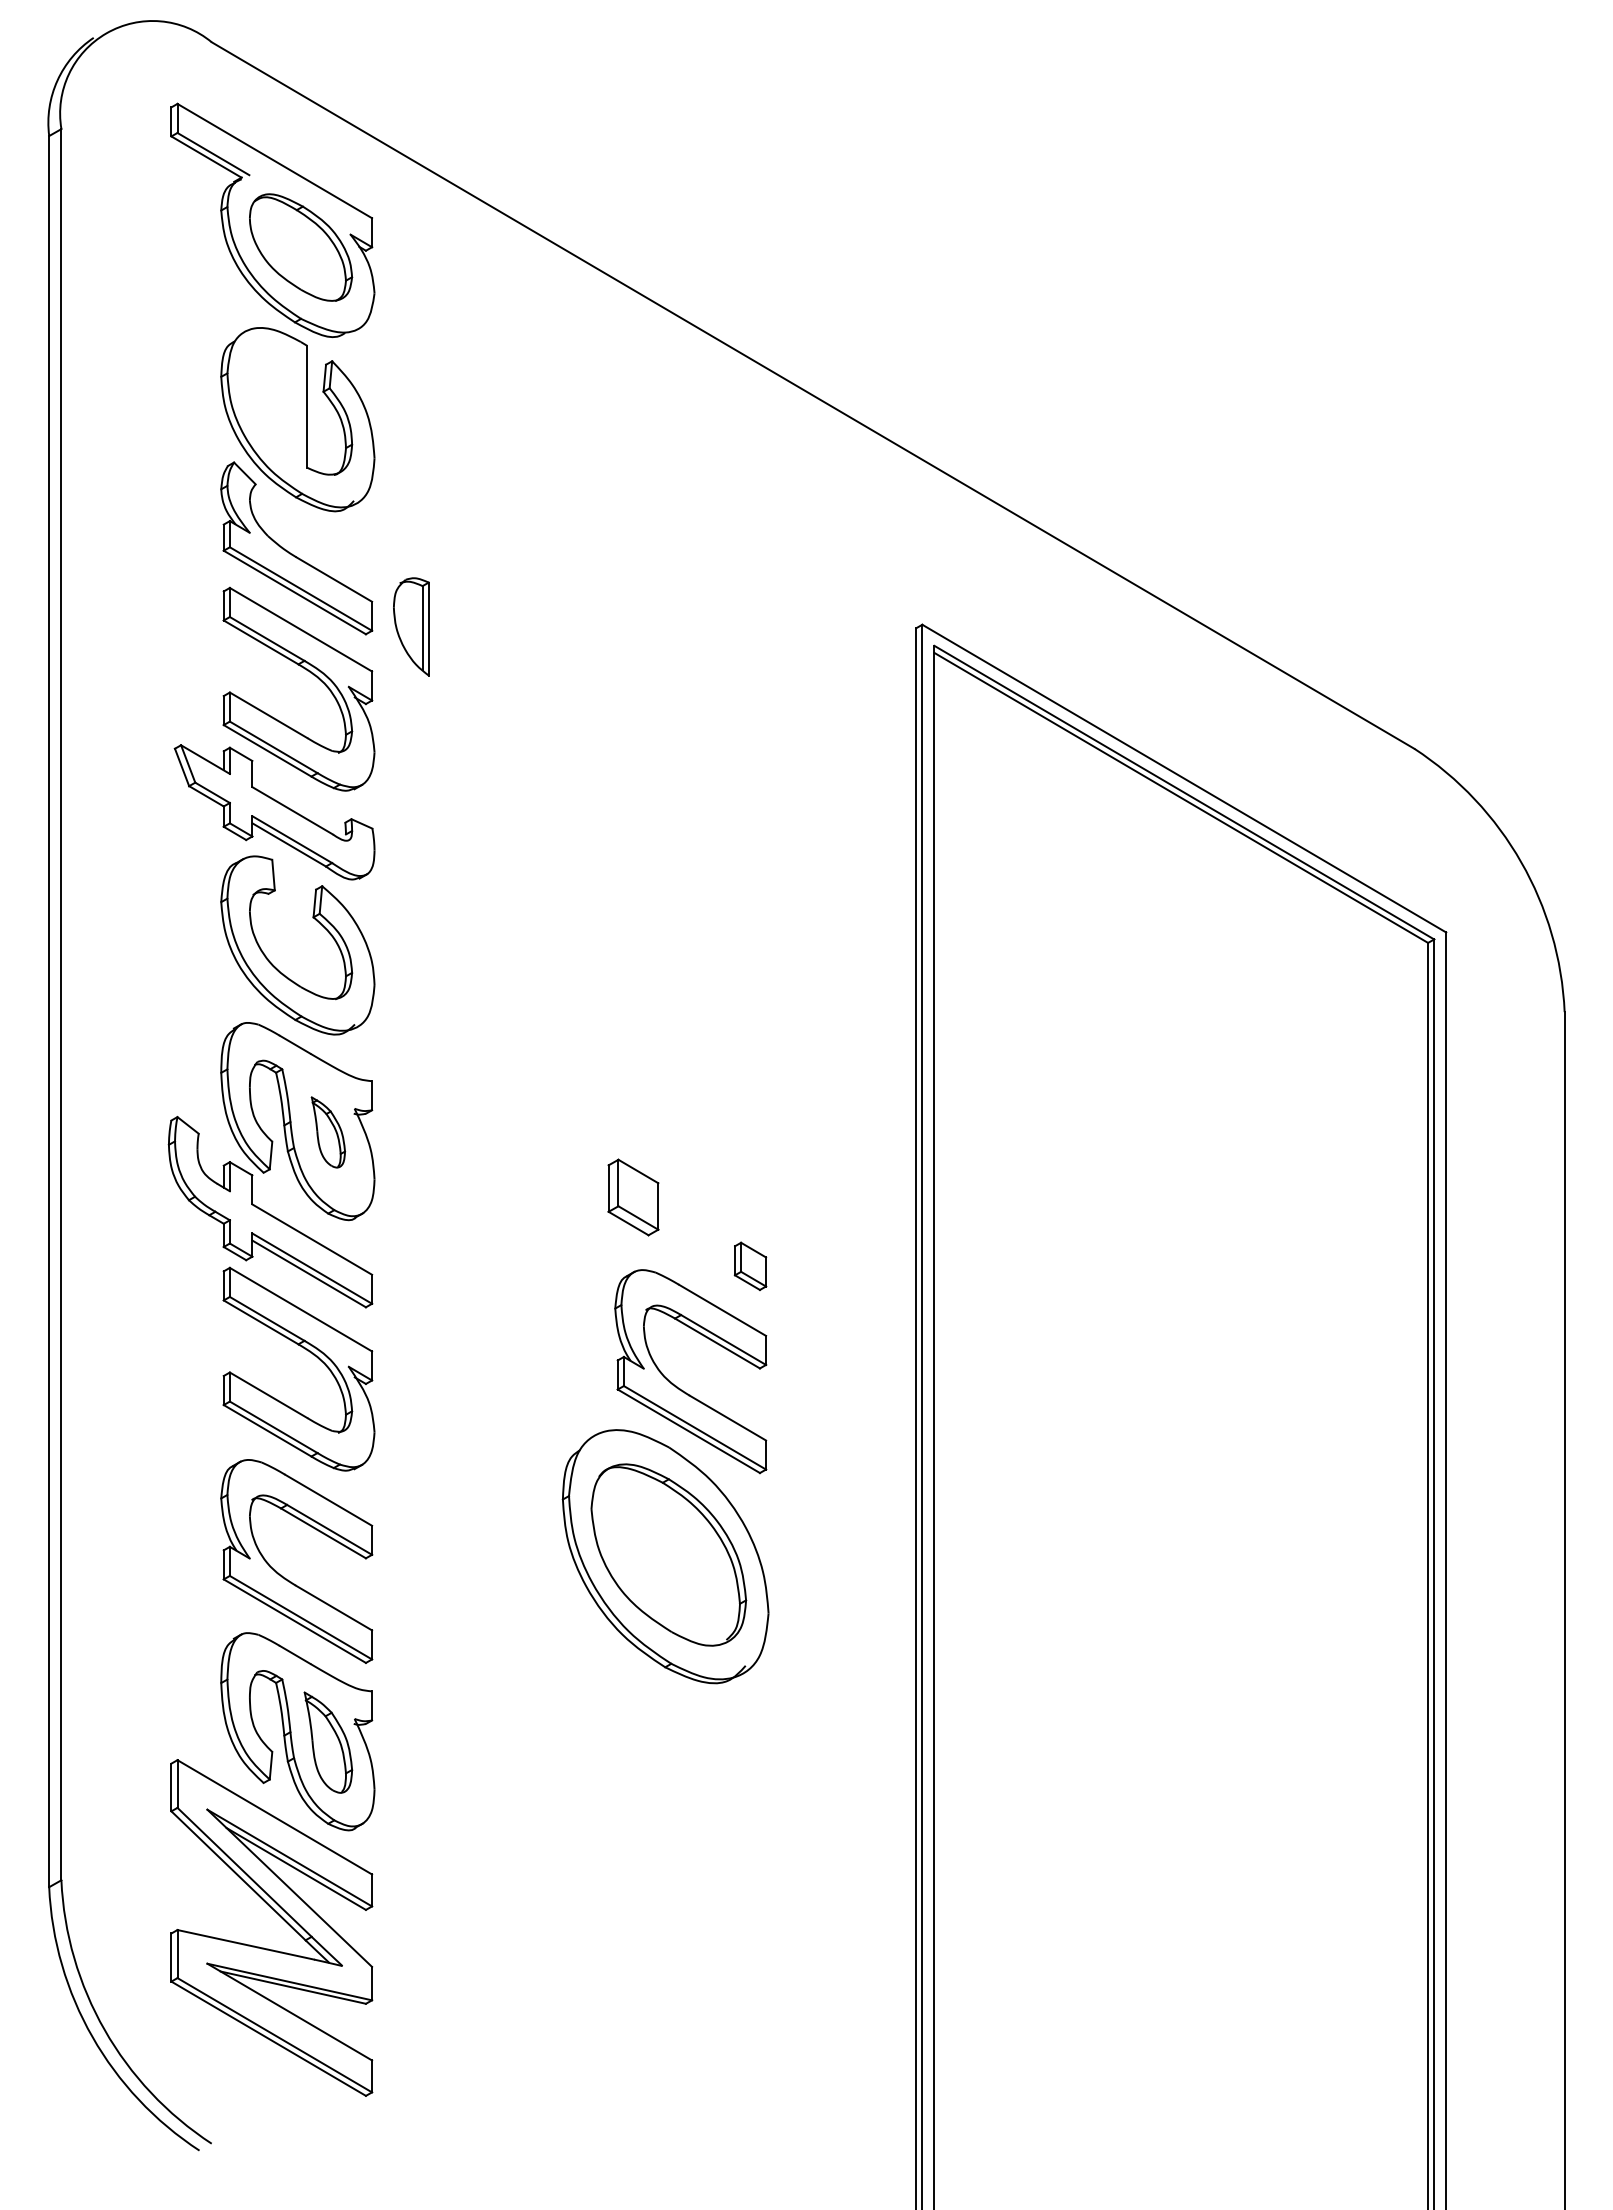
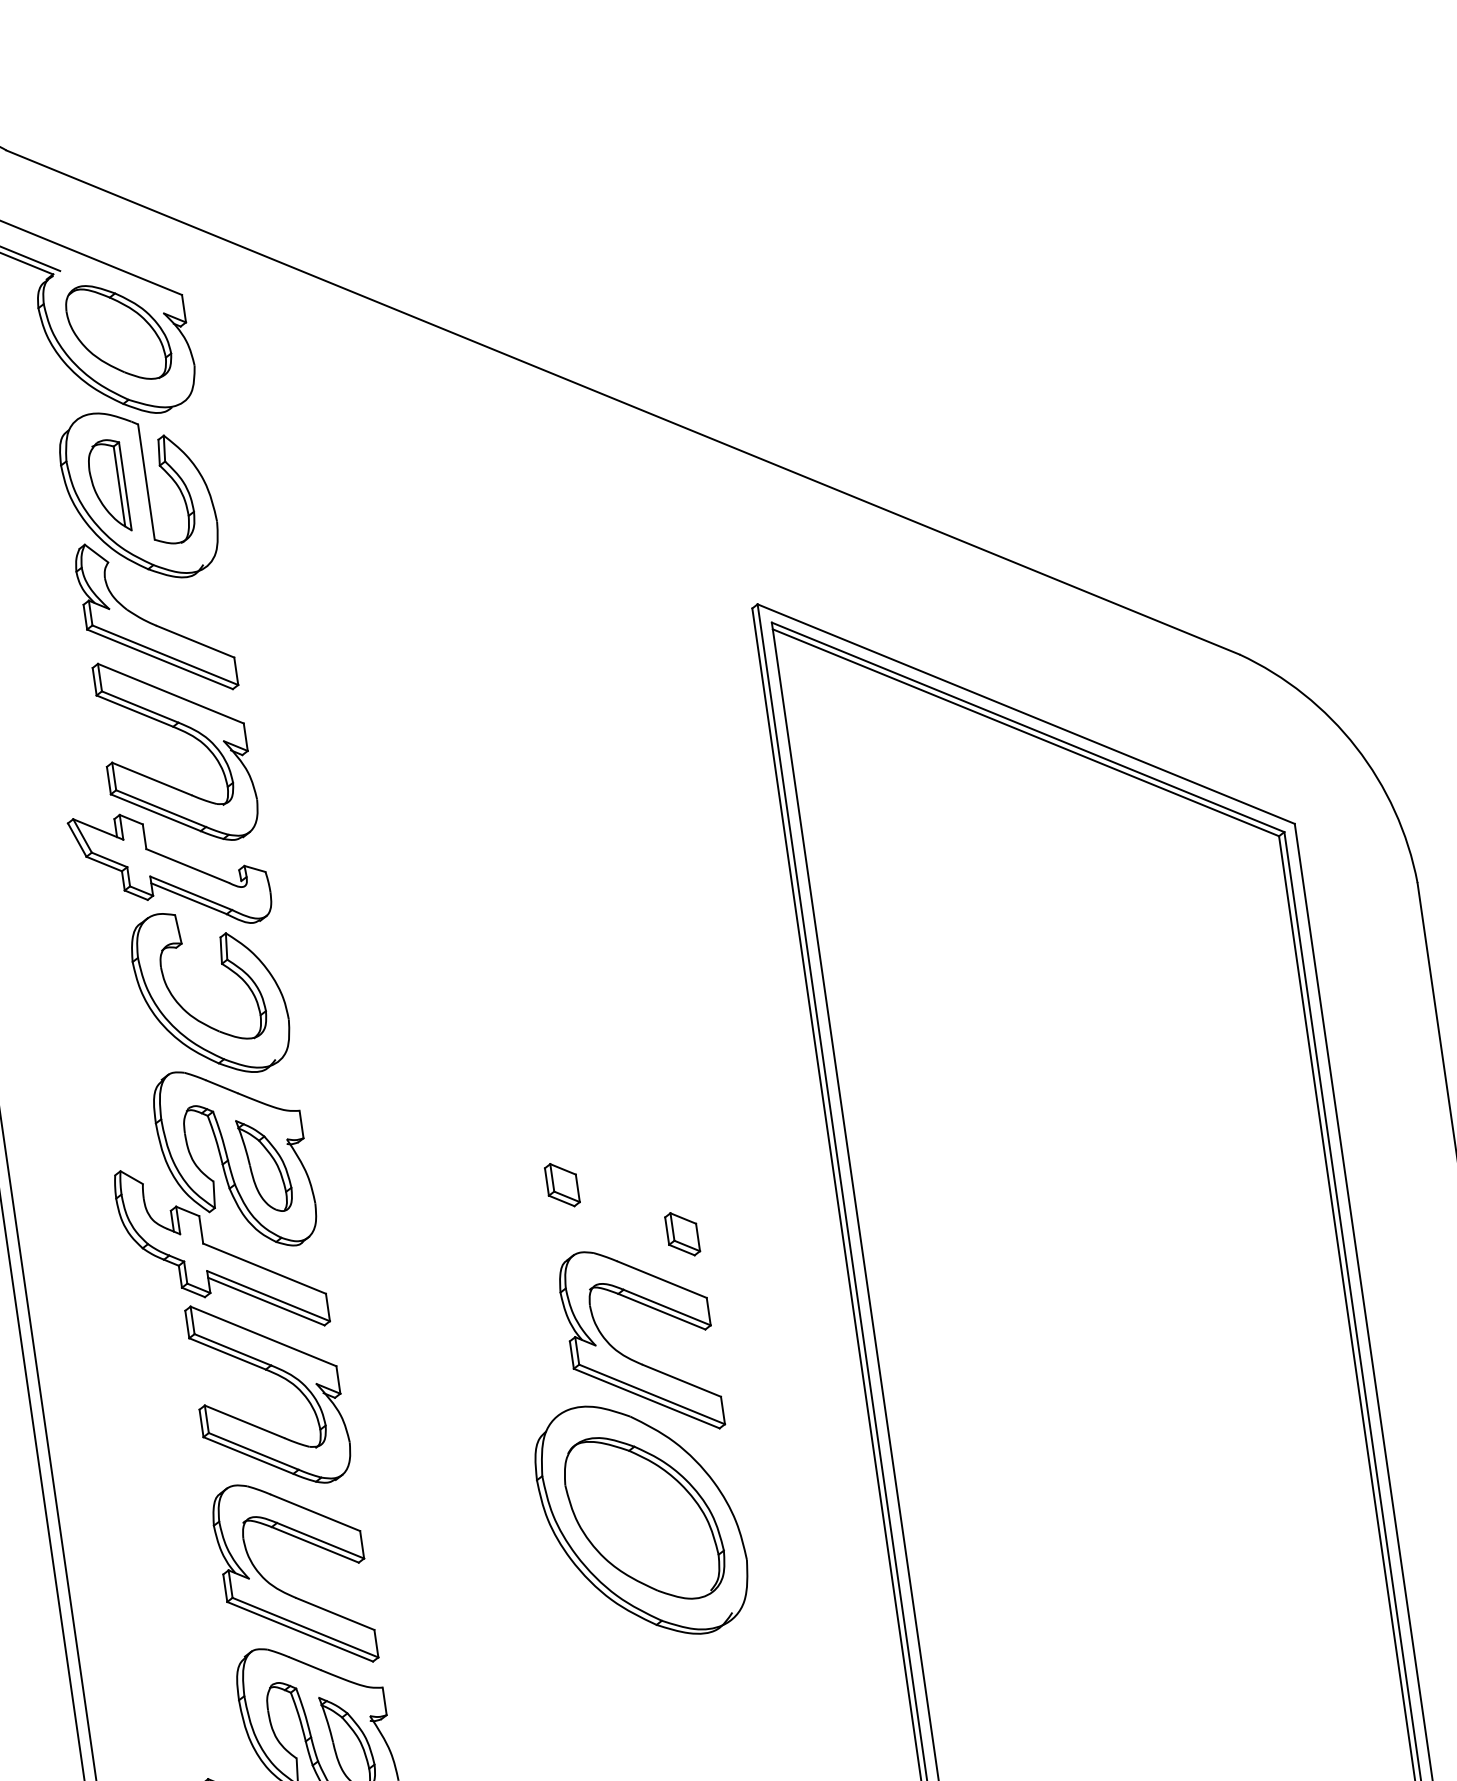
part: (411, 626) -> (108, 486), moved
part: (328, 1132) -> (265, 1165), size x1.43
part: (632, 1197) -> (561, 1185), size x0.62

